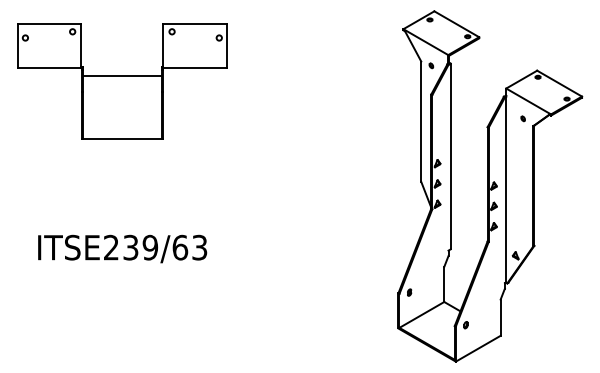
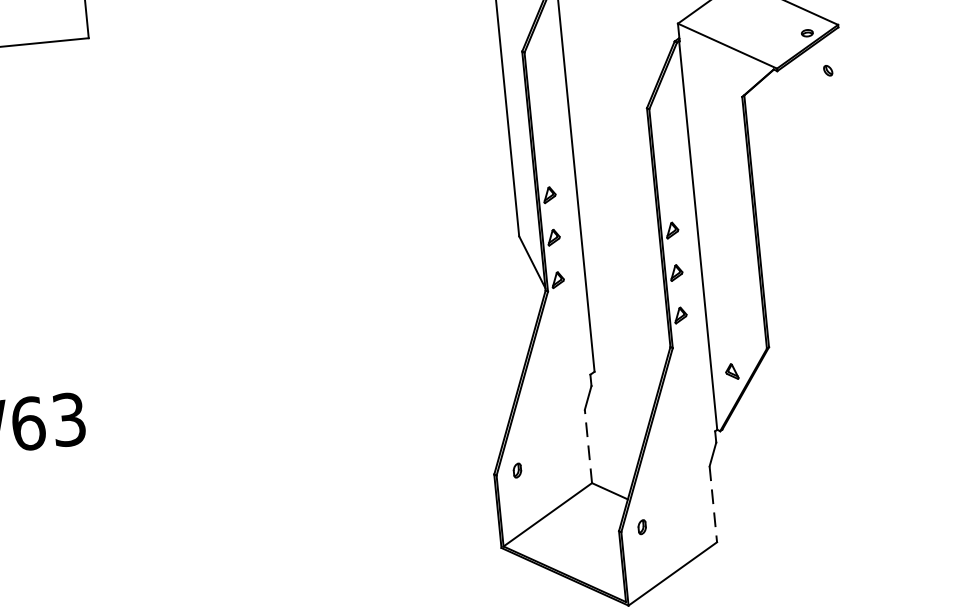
part: (522, 118) -> (826, 70), moved
line: (444, 284) -> (588, 446), solid -> dashed
line: (500, 318) -> (713, 506), solid -> dashed

